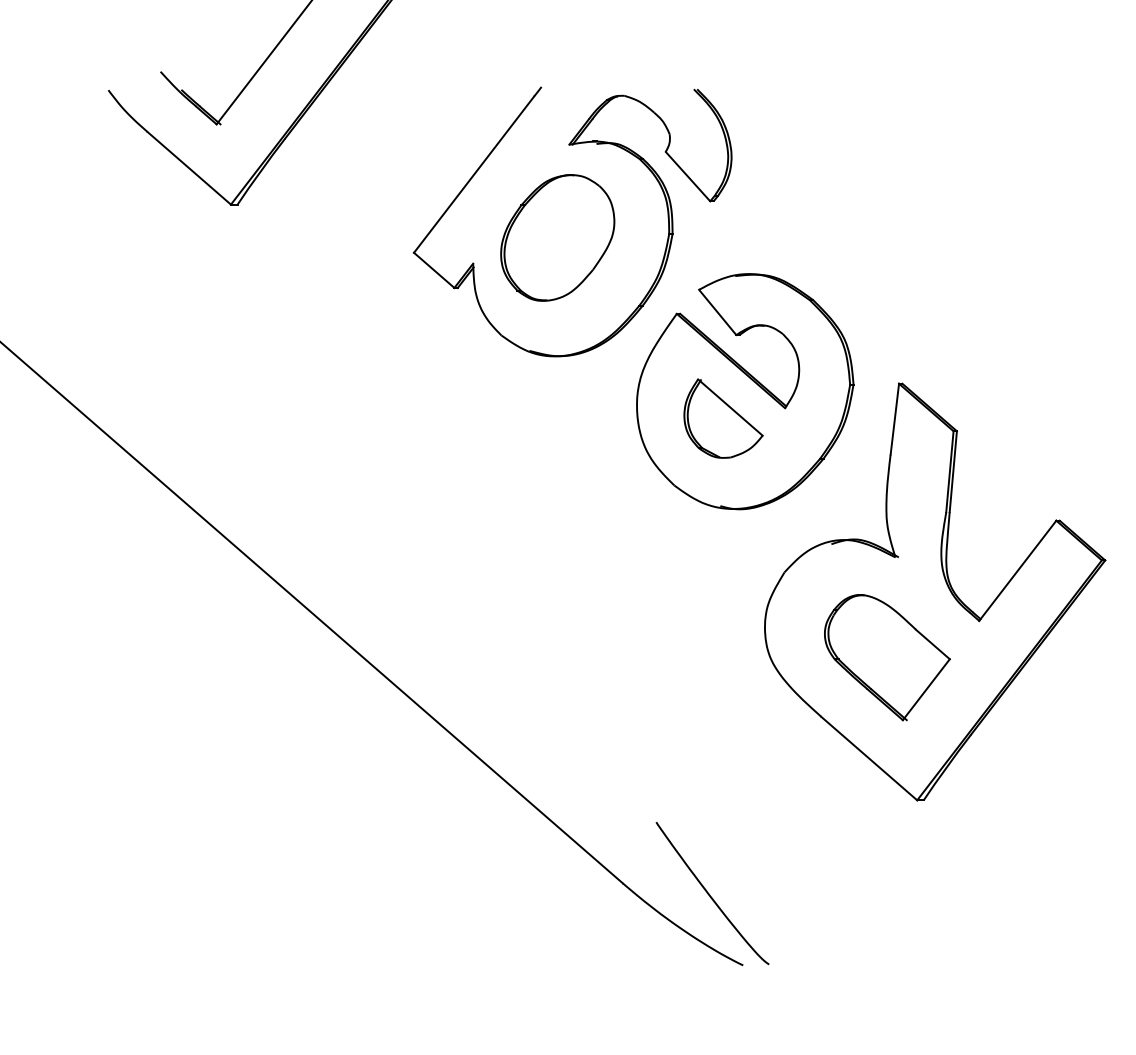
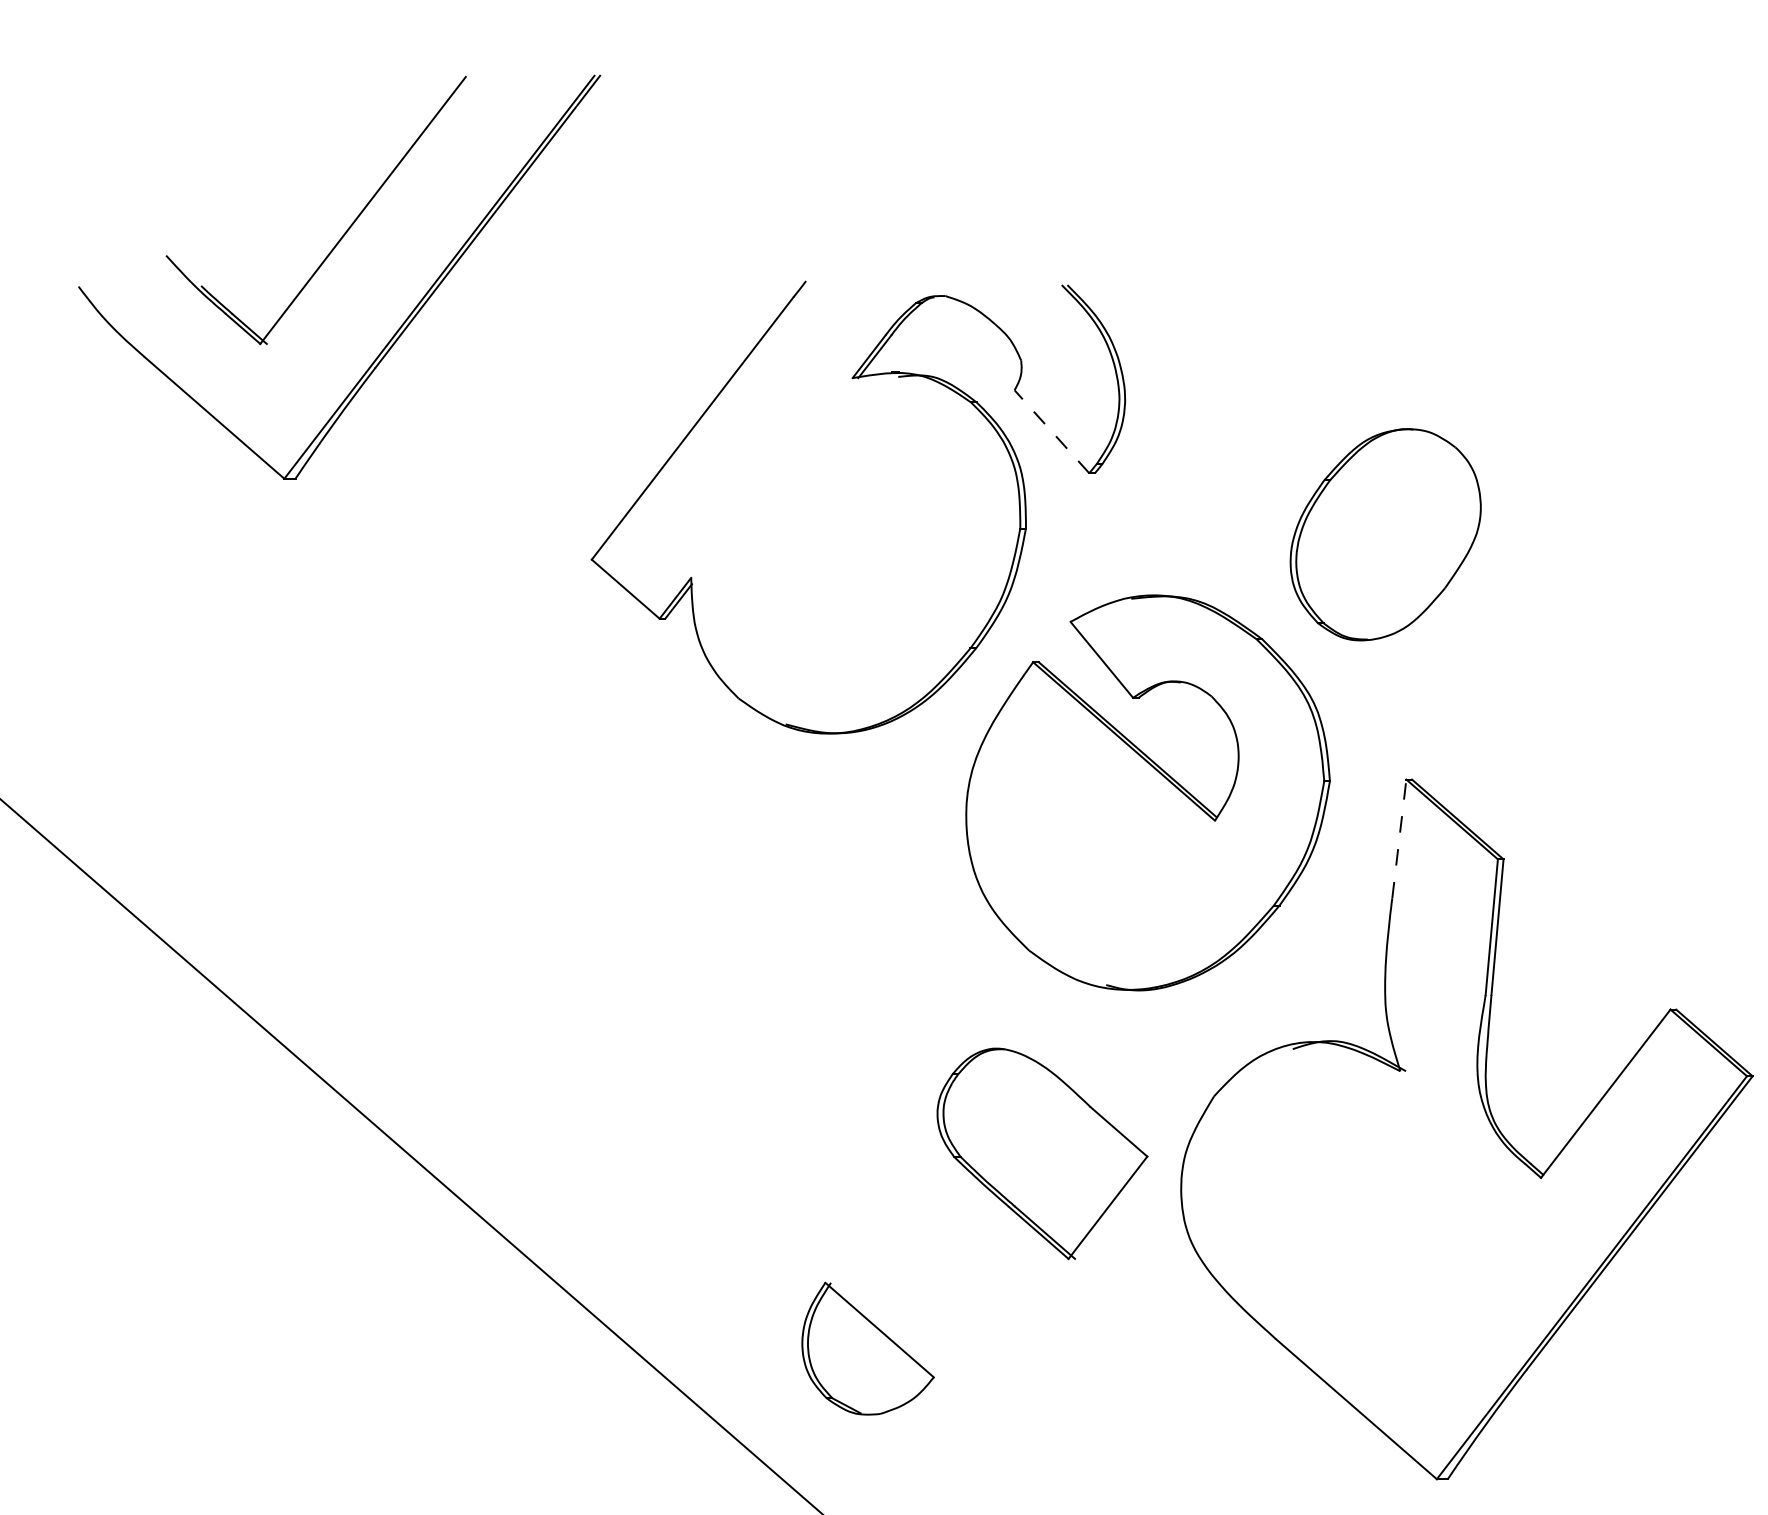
line: (687, 176) -> (1051, 431), solid -> dashed
part: (557, 237) -> (1385, 533), moved
part: (723, 418) -> (868, 1348), moved
line: (894, 419) -> (1398, 839), solid -> dashed
part: (887, 657) -> (1042, 1153), moved

